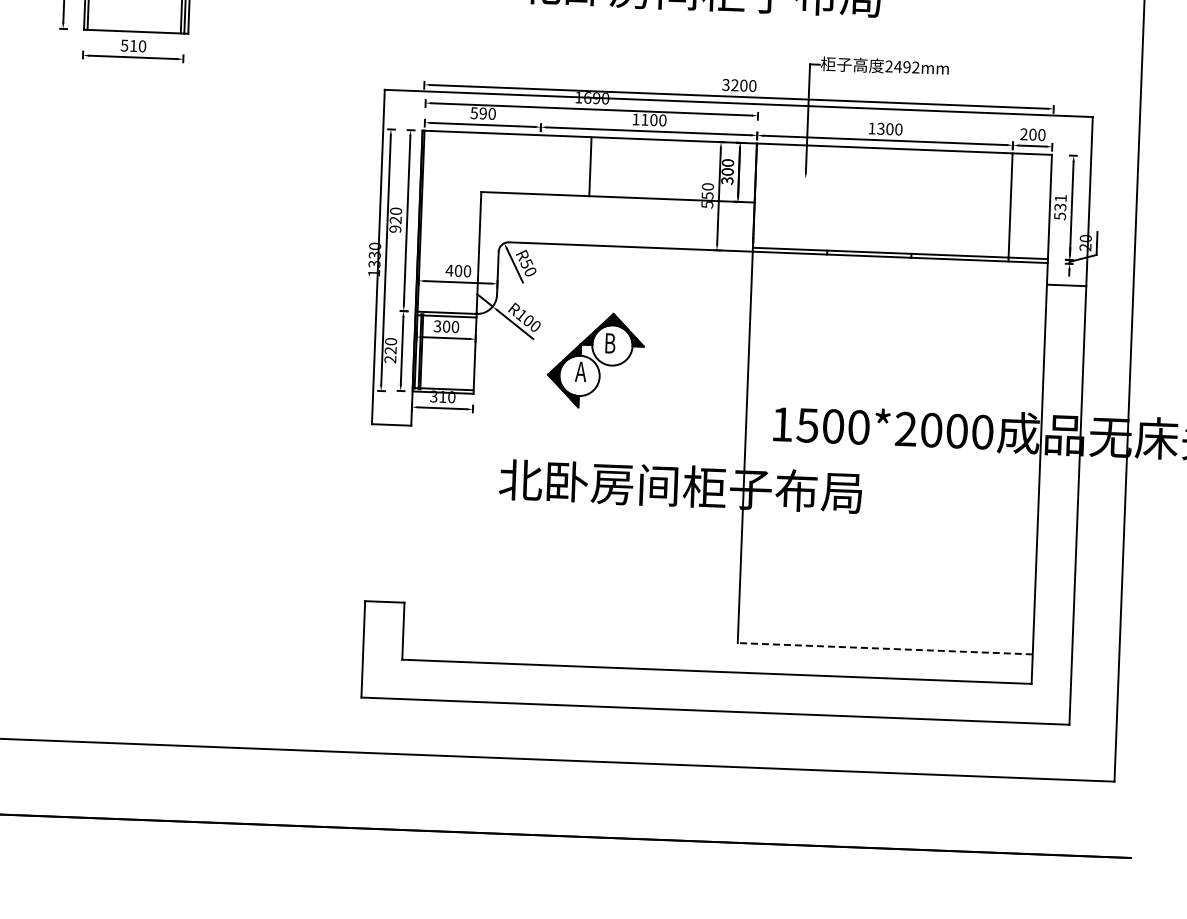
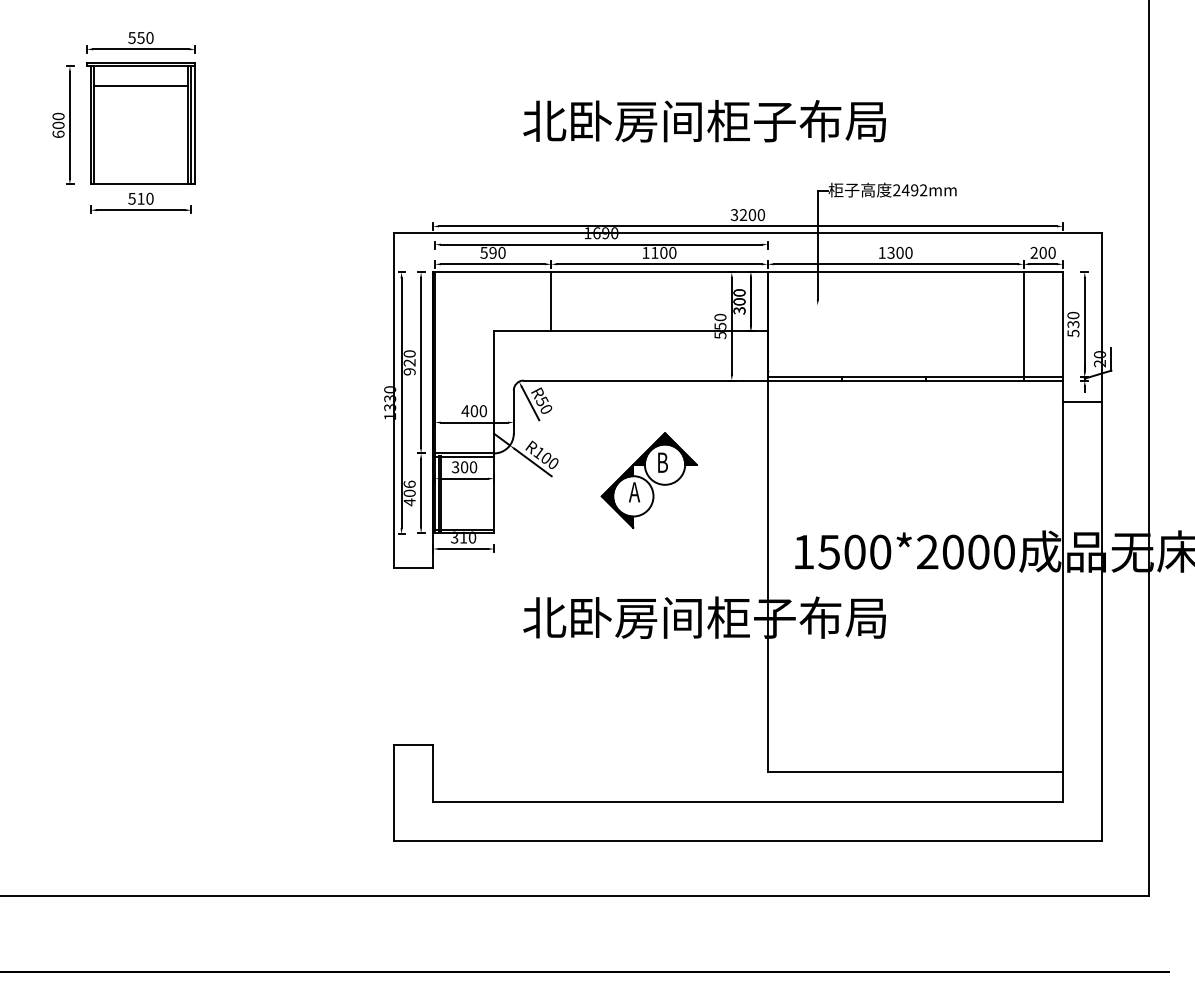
line: (590, 166) -> (551, 301), moved
text: (1060, 198) -> (1073, 315), 531 -> 530
text: (390, 350) -> (409, 493), 220 -> 406
part: (595, 360) -> (648, 480), moved
line: (885, 648) -> (915, 772), dashed -> solid

